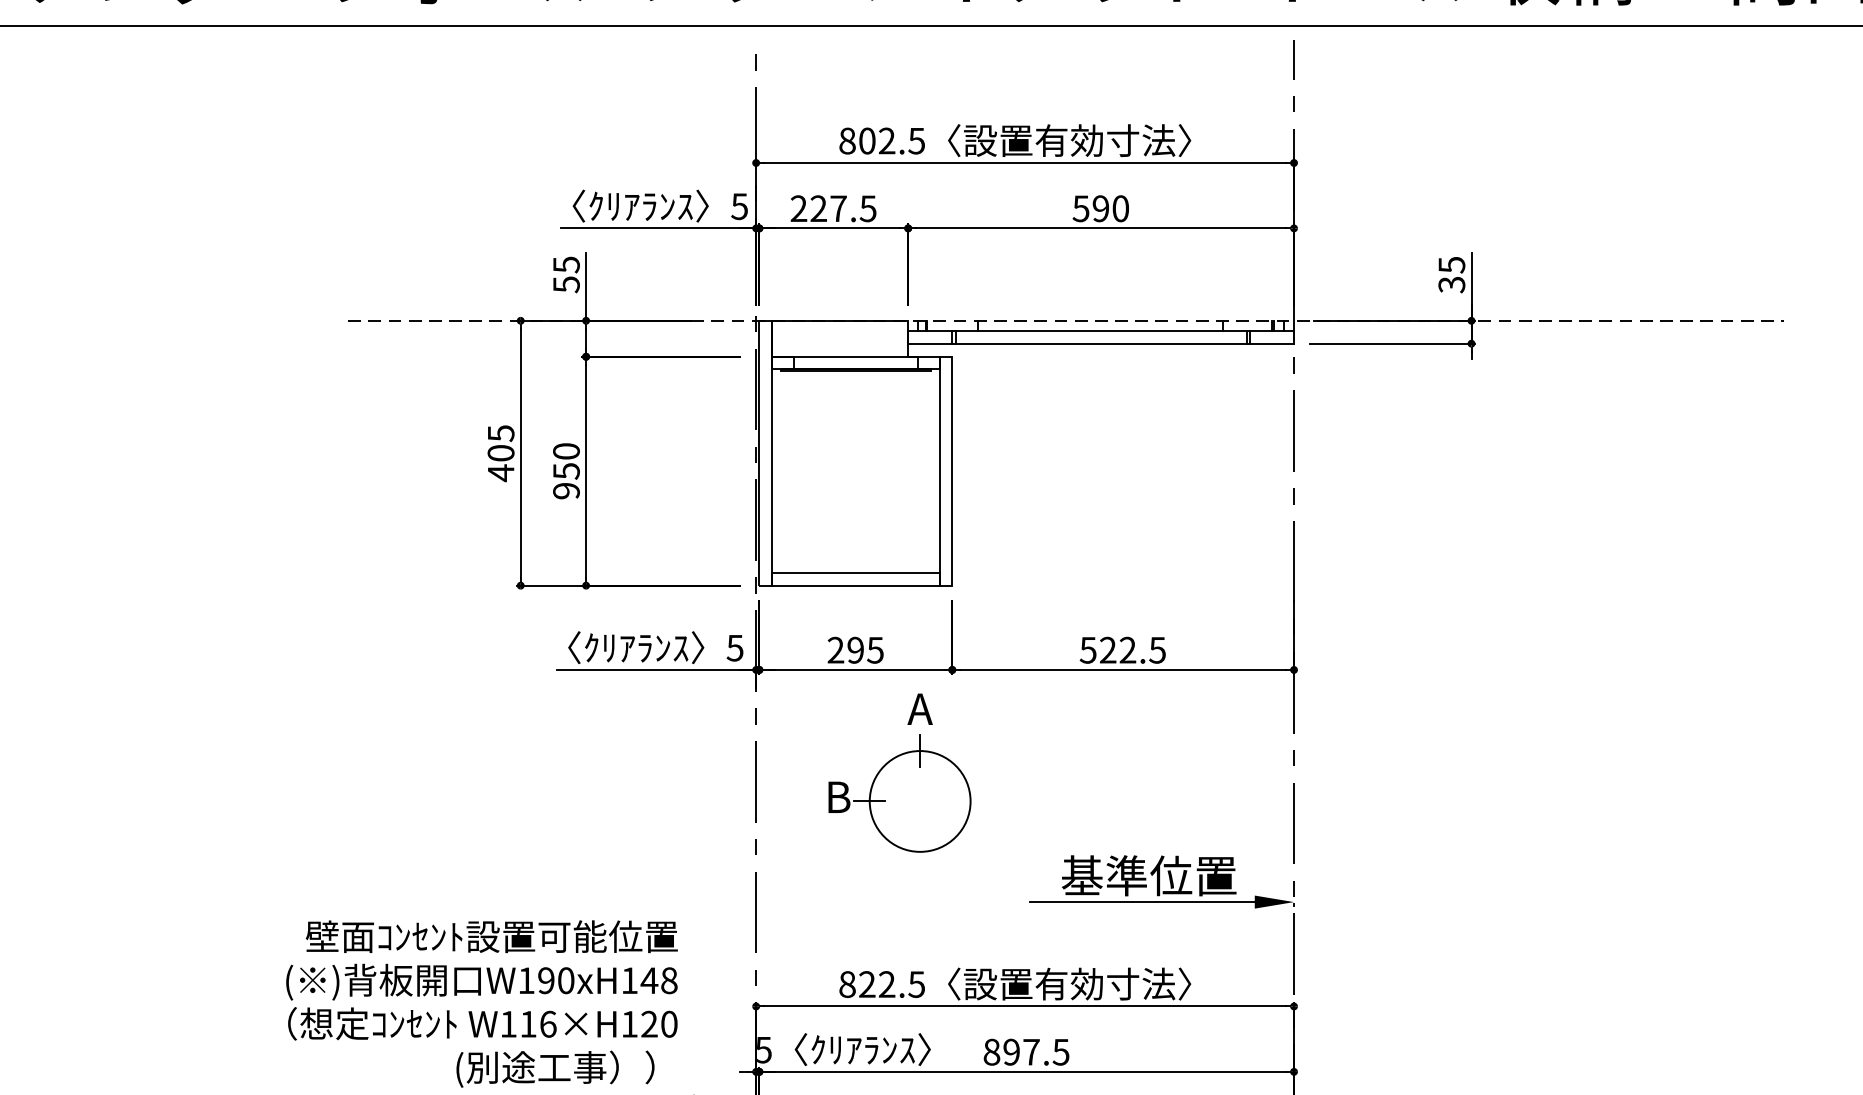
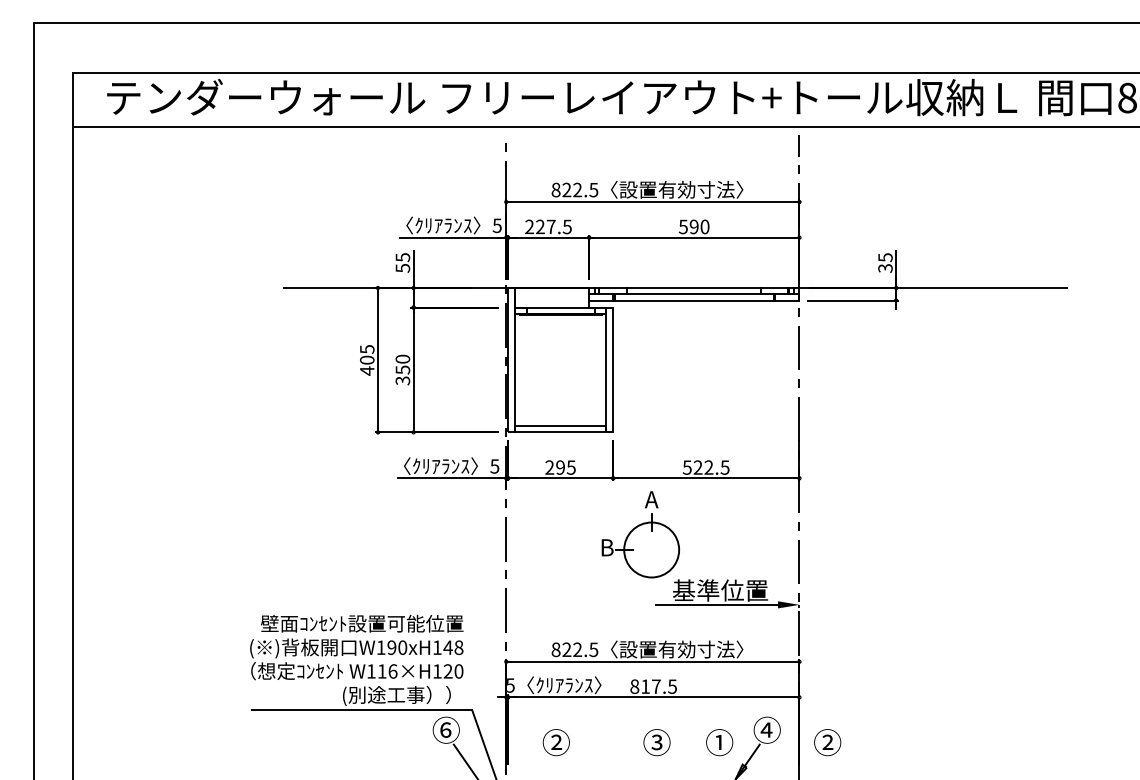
text: (866, 140) -> (566, 189), 802.5 -> 822.5
line: (1066, 321) -> (675, 288), dashed -> solid
text: (565, 490) -> (402, 380), 950 -> 350
part: (899, 773) -> (640, 534), moved
text: (1011, 1051) -> (645, 686), 897.5 -> 817.5

